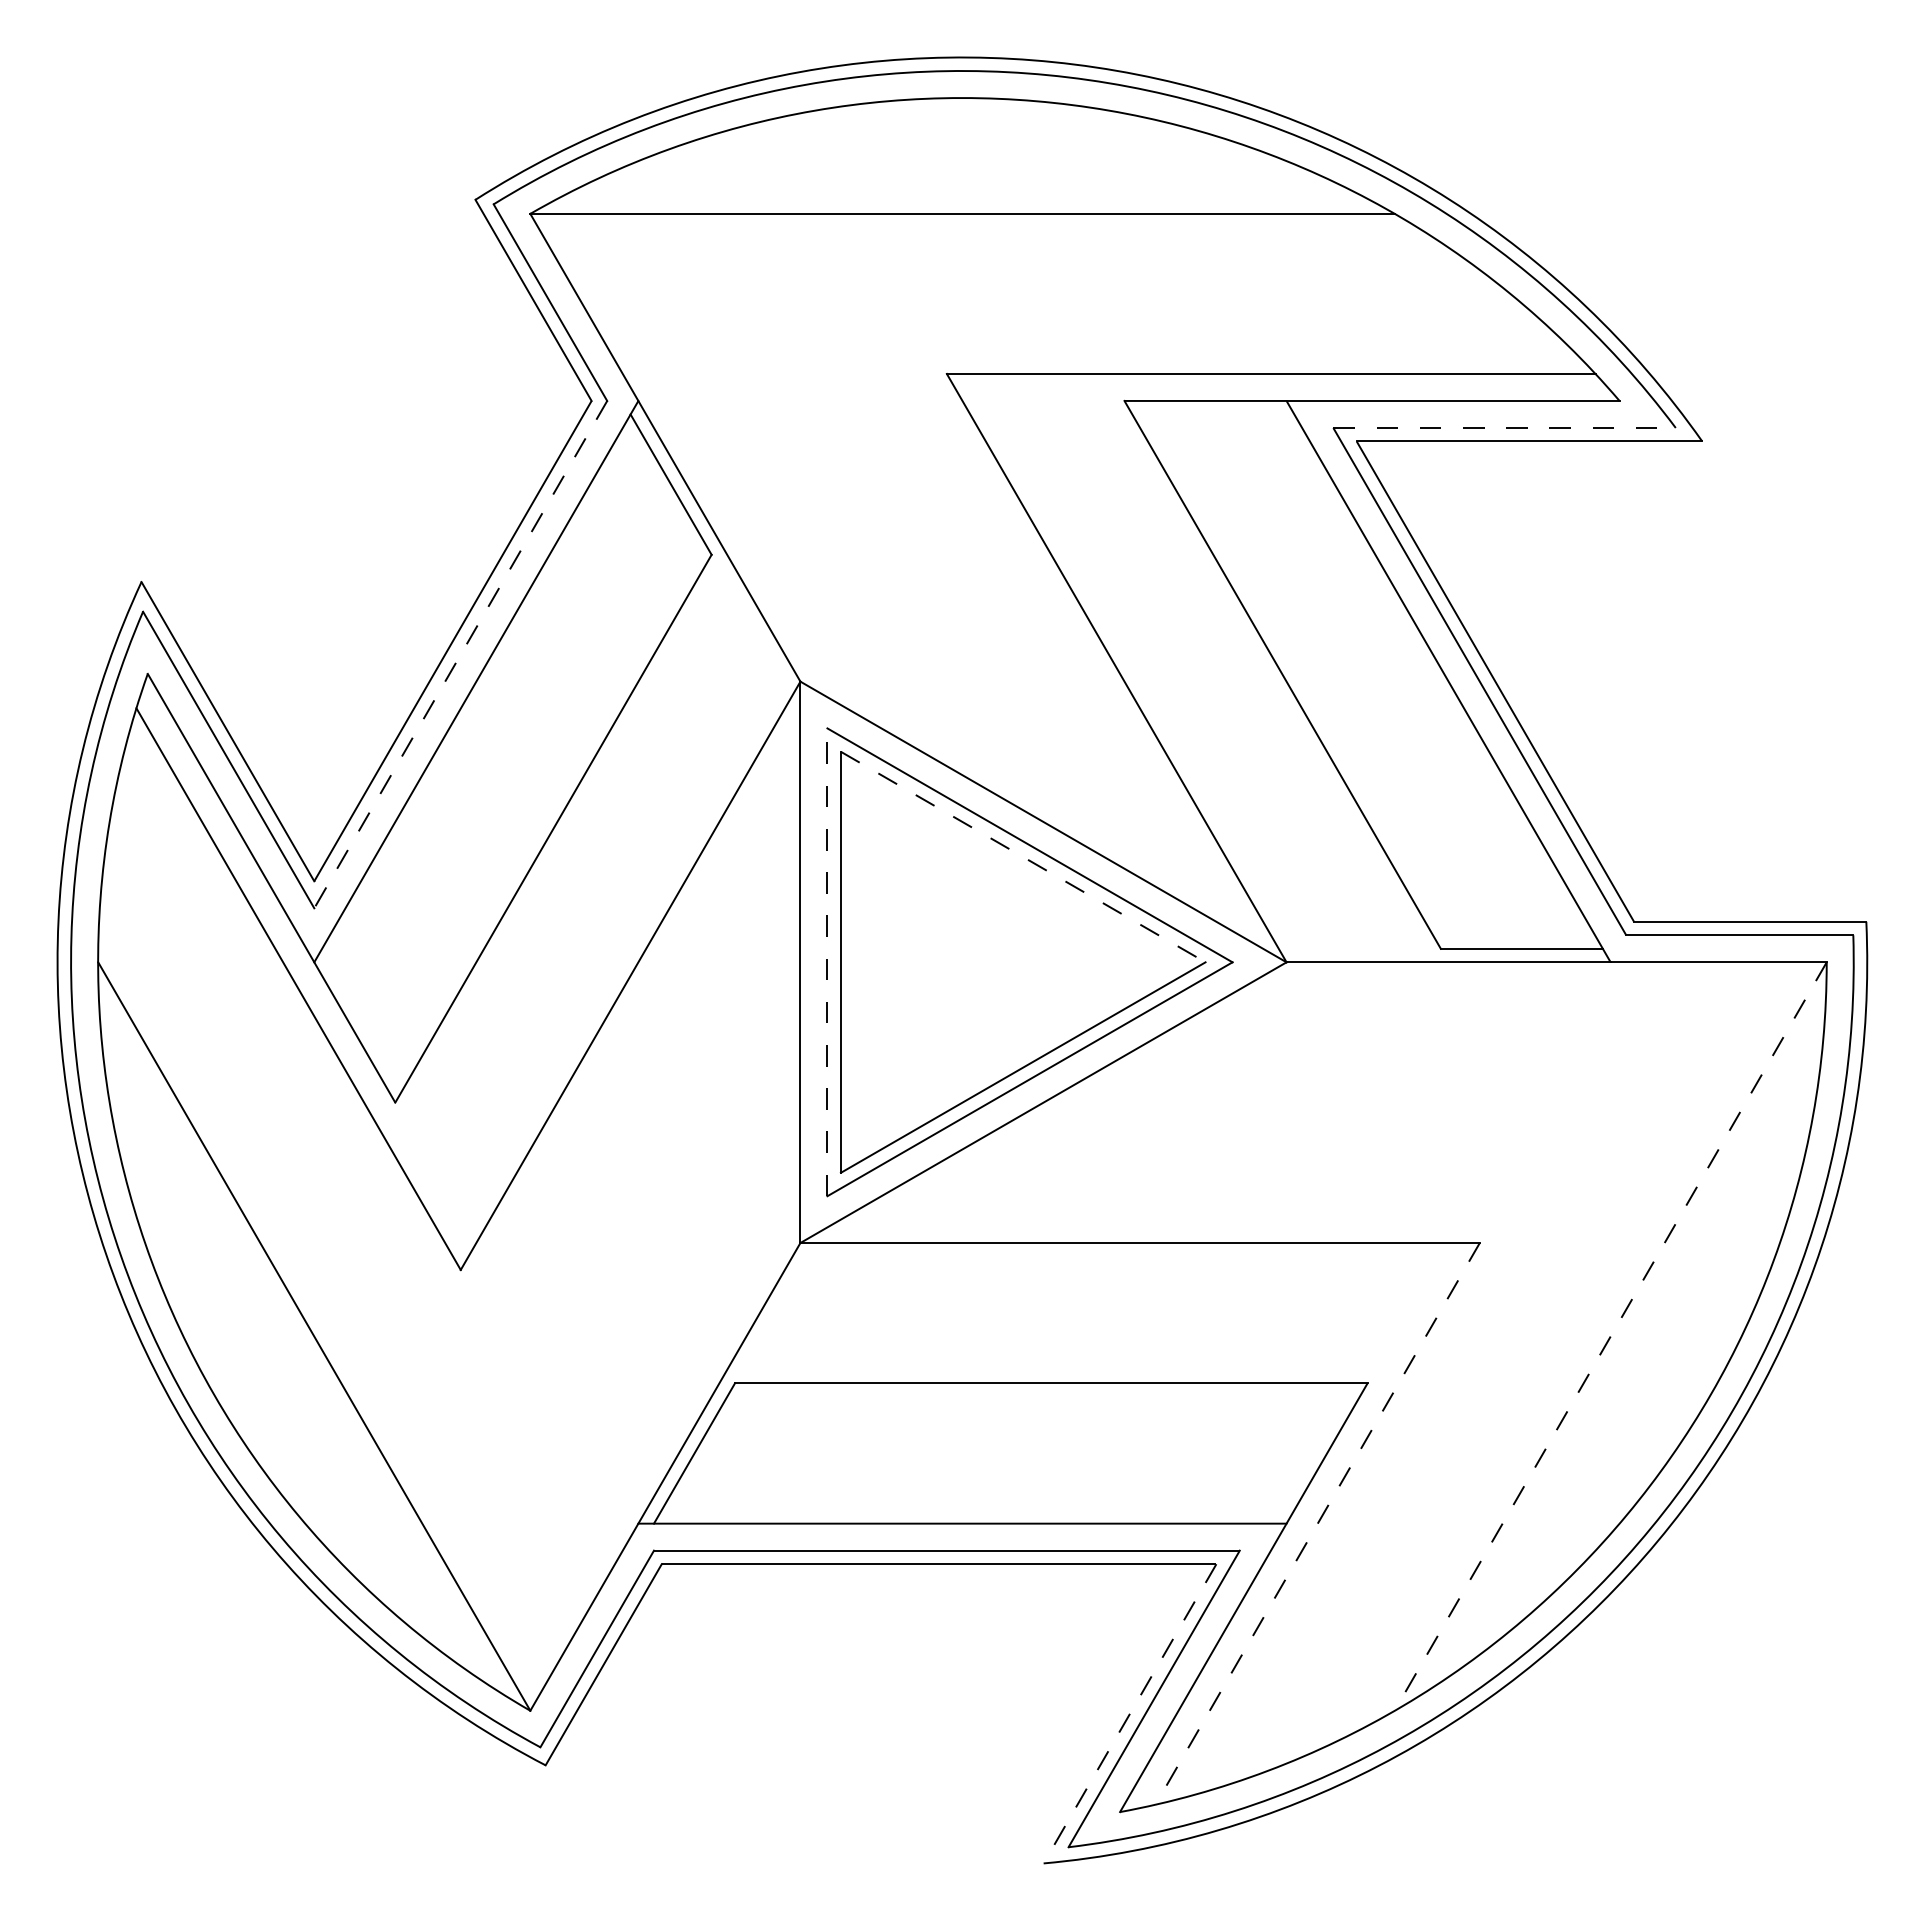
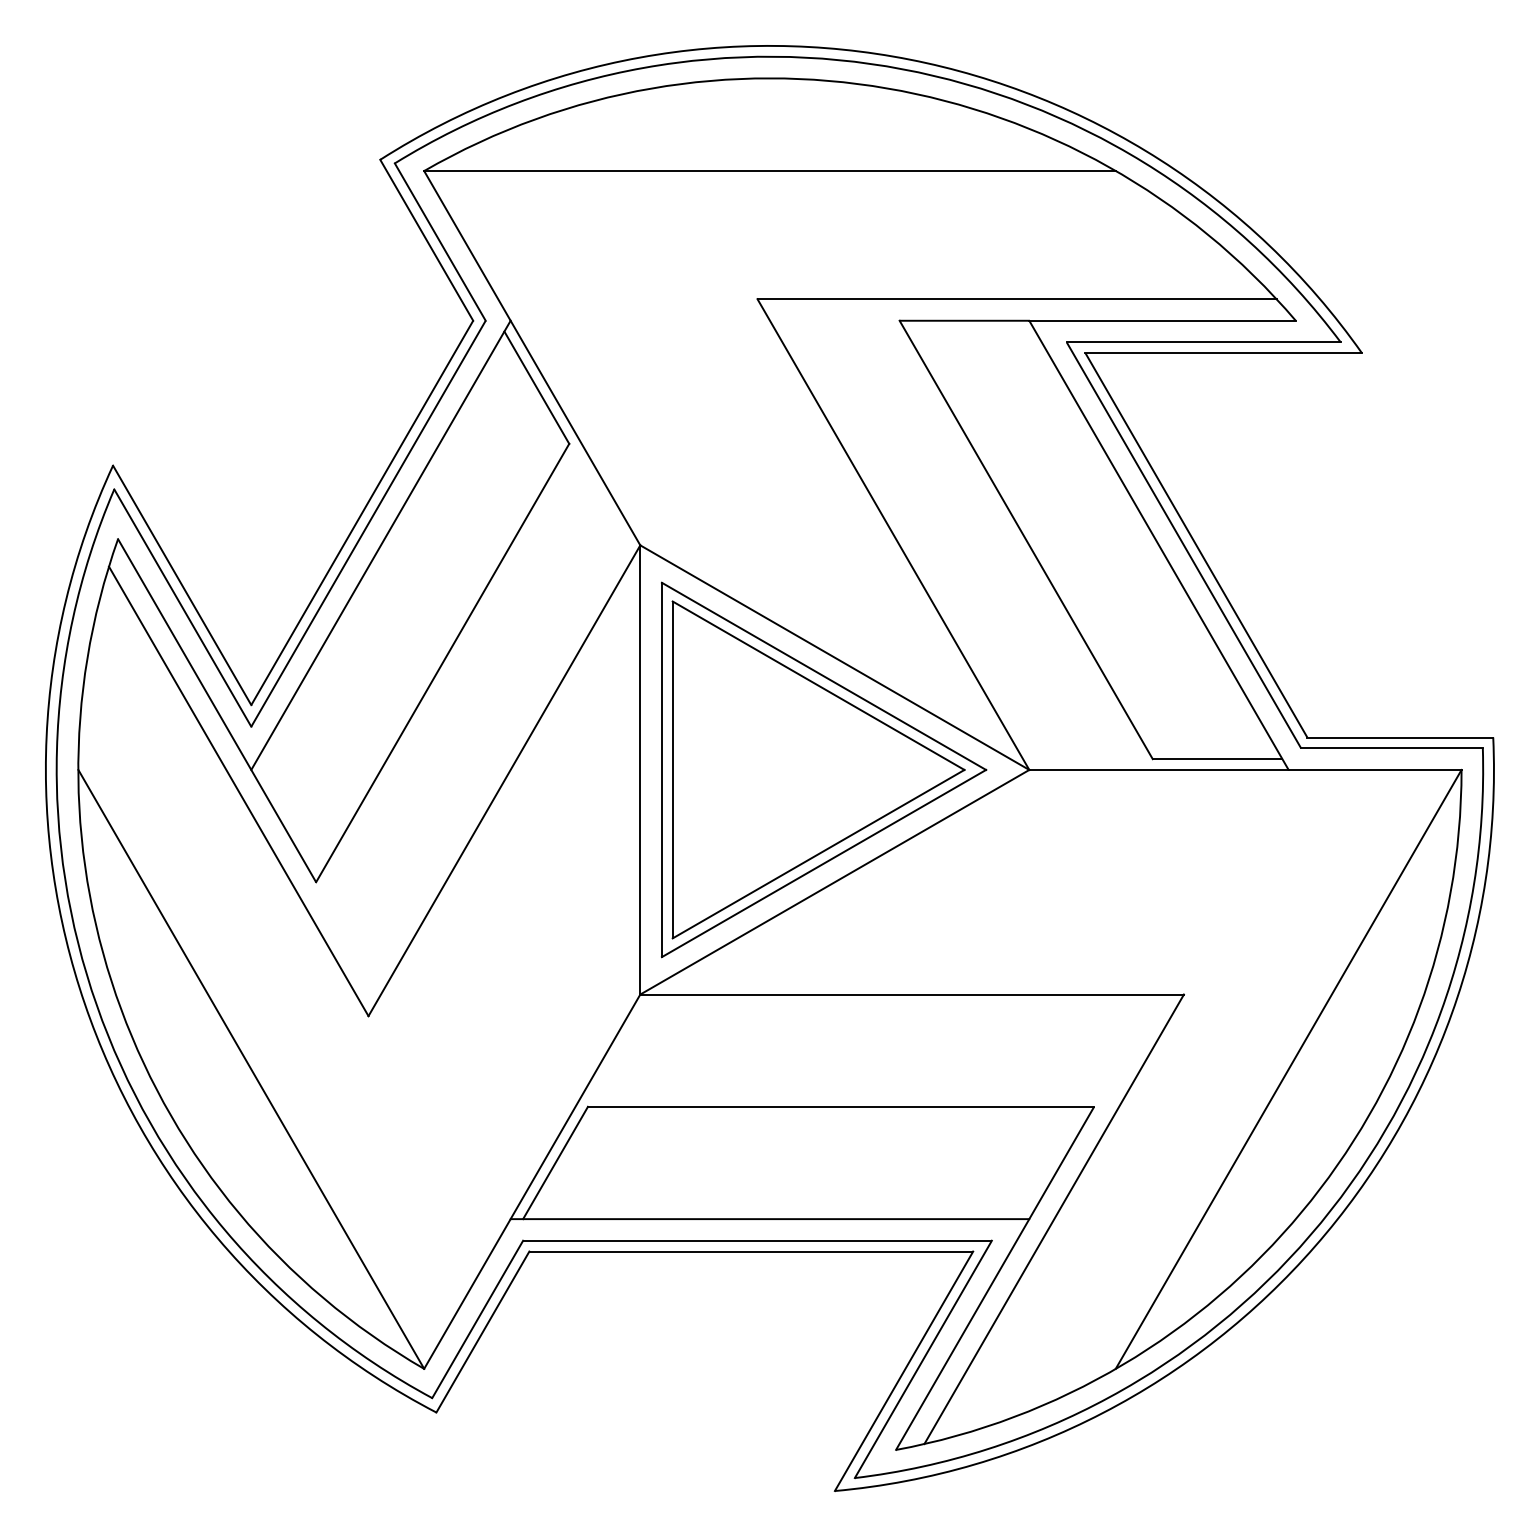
line: (1505, 427) -> (1204, 341), dashed -> solid
line: (460, 654) -> (368, 523), dashed -> solid
line: (1023, 857) -> (818, 686), dashed -> solid
line: (827, 962) -> (661, 770), dashed -> solid
line: (1610, 1336) -> (1288, 1069), dashed -> solid
line: (1317, 1524) -> (1054, 1219), dashed -> solid
line: (1130, 1713) -> (904, 1371), dashed -> solid

